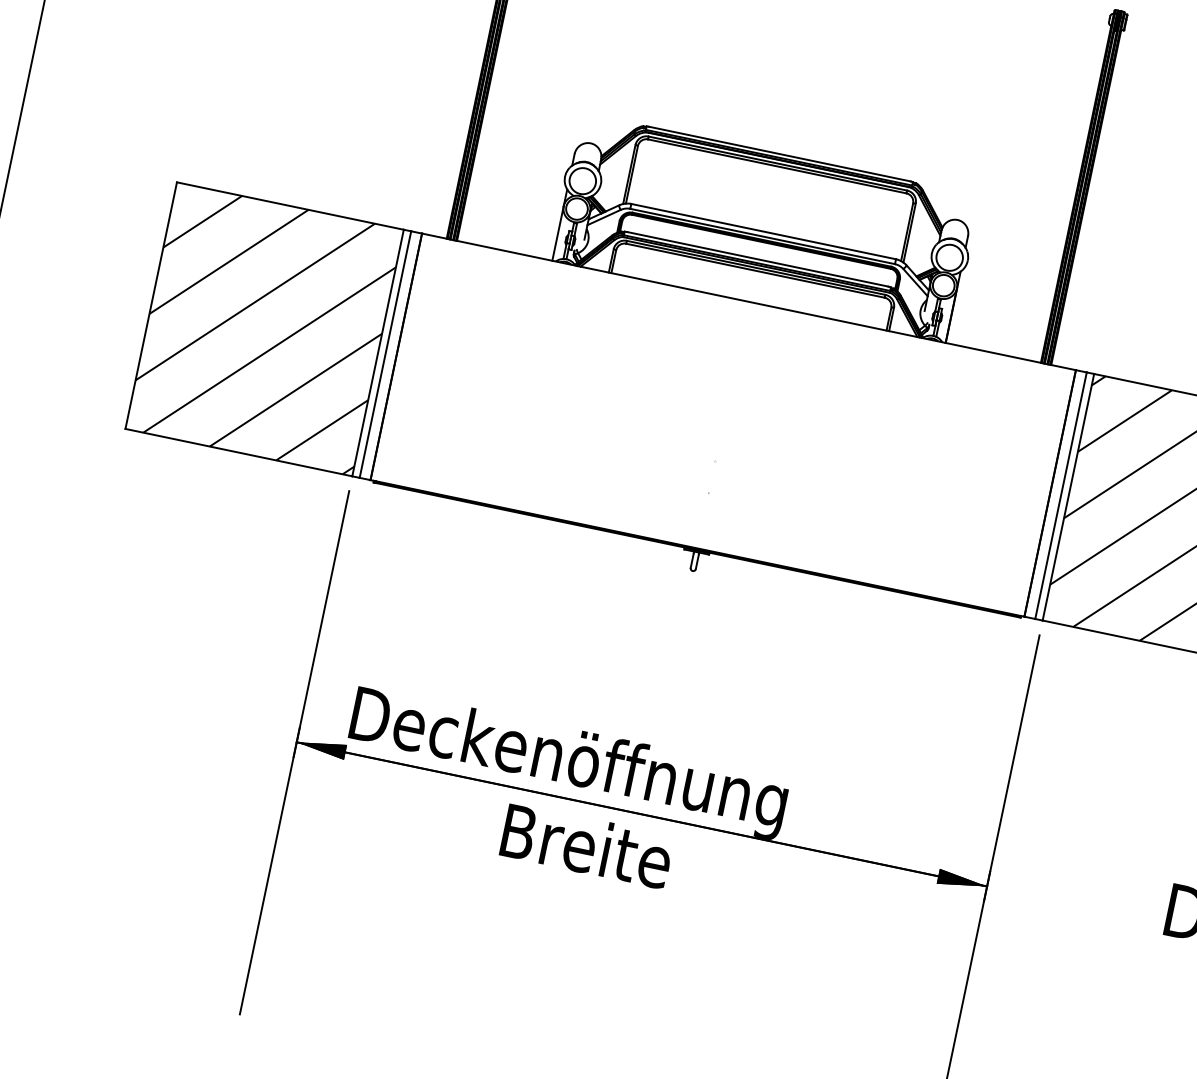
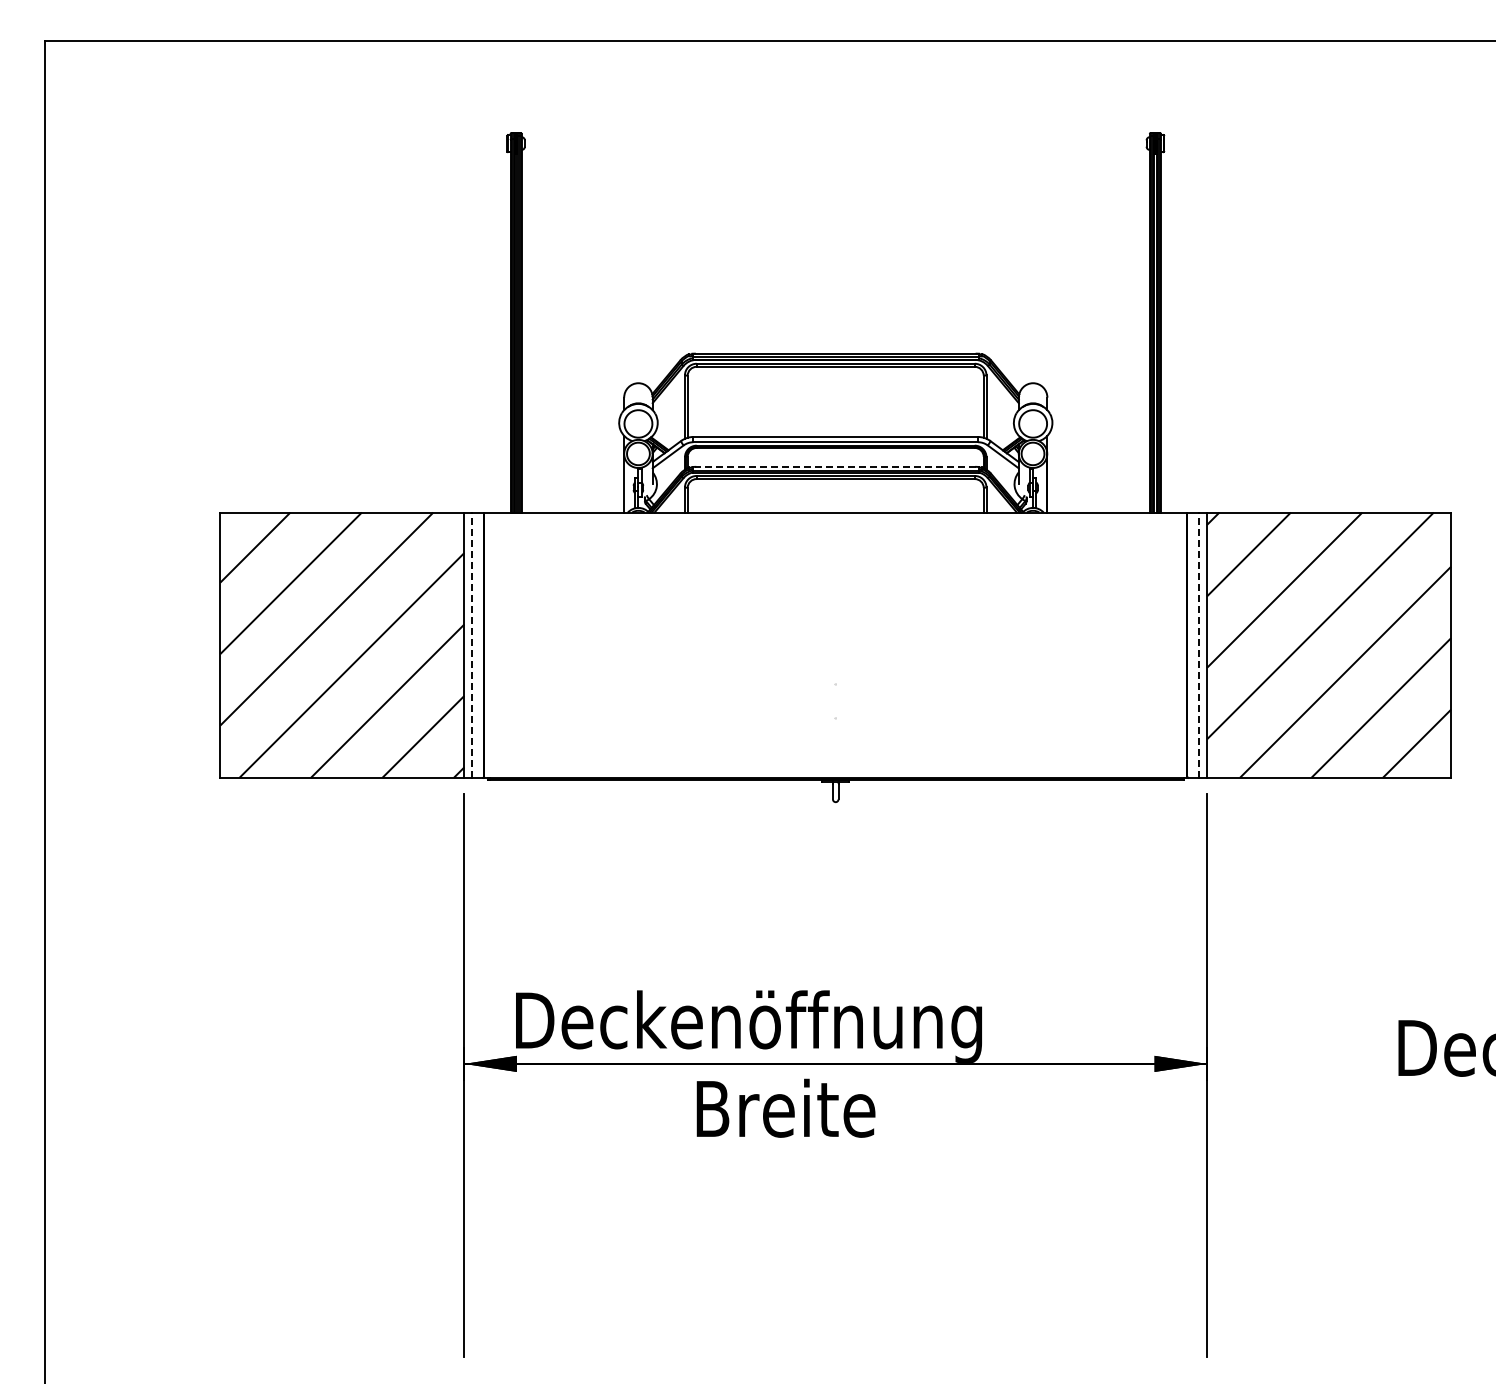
line: (757, 259) -> (835, 466), solid -> dashed
line: (385, 354) -> (472, 645), solid -> dashed
line: (1061, 496) -> (1199, 645), solid -> dashed

